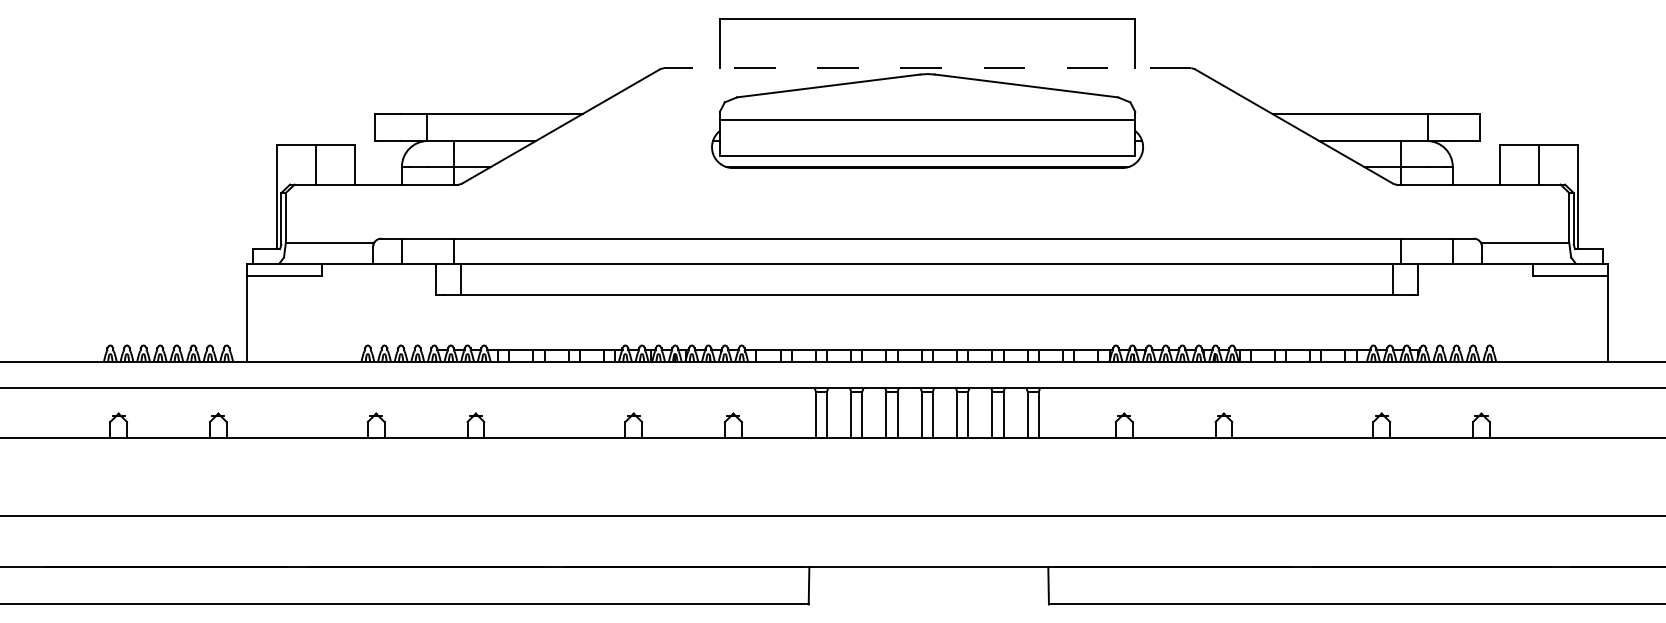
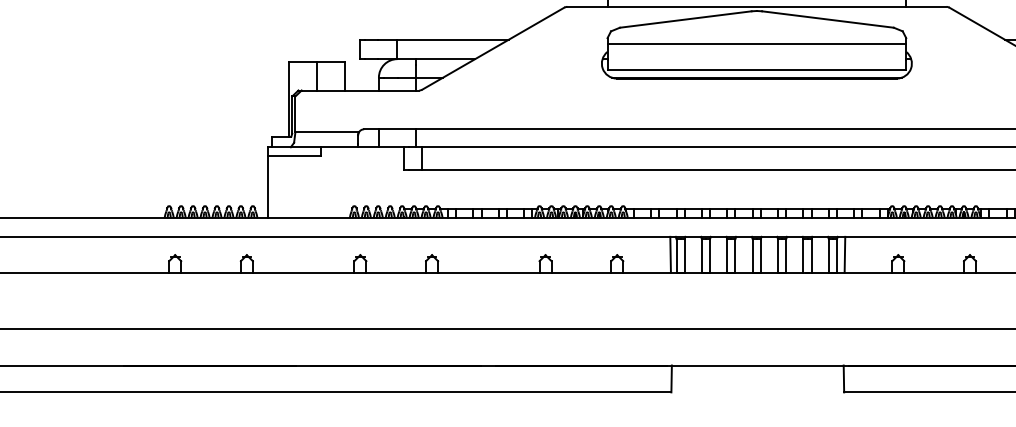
line: (927, 68) -> (756, 6), dashed -> solid
line: (807, 413) -> (670, 255), added
line: (1049, 413) -> (844, 255), added

